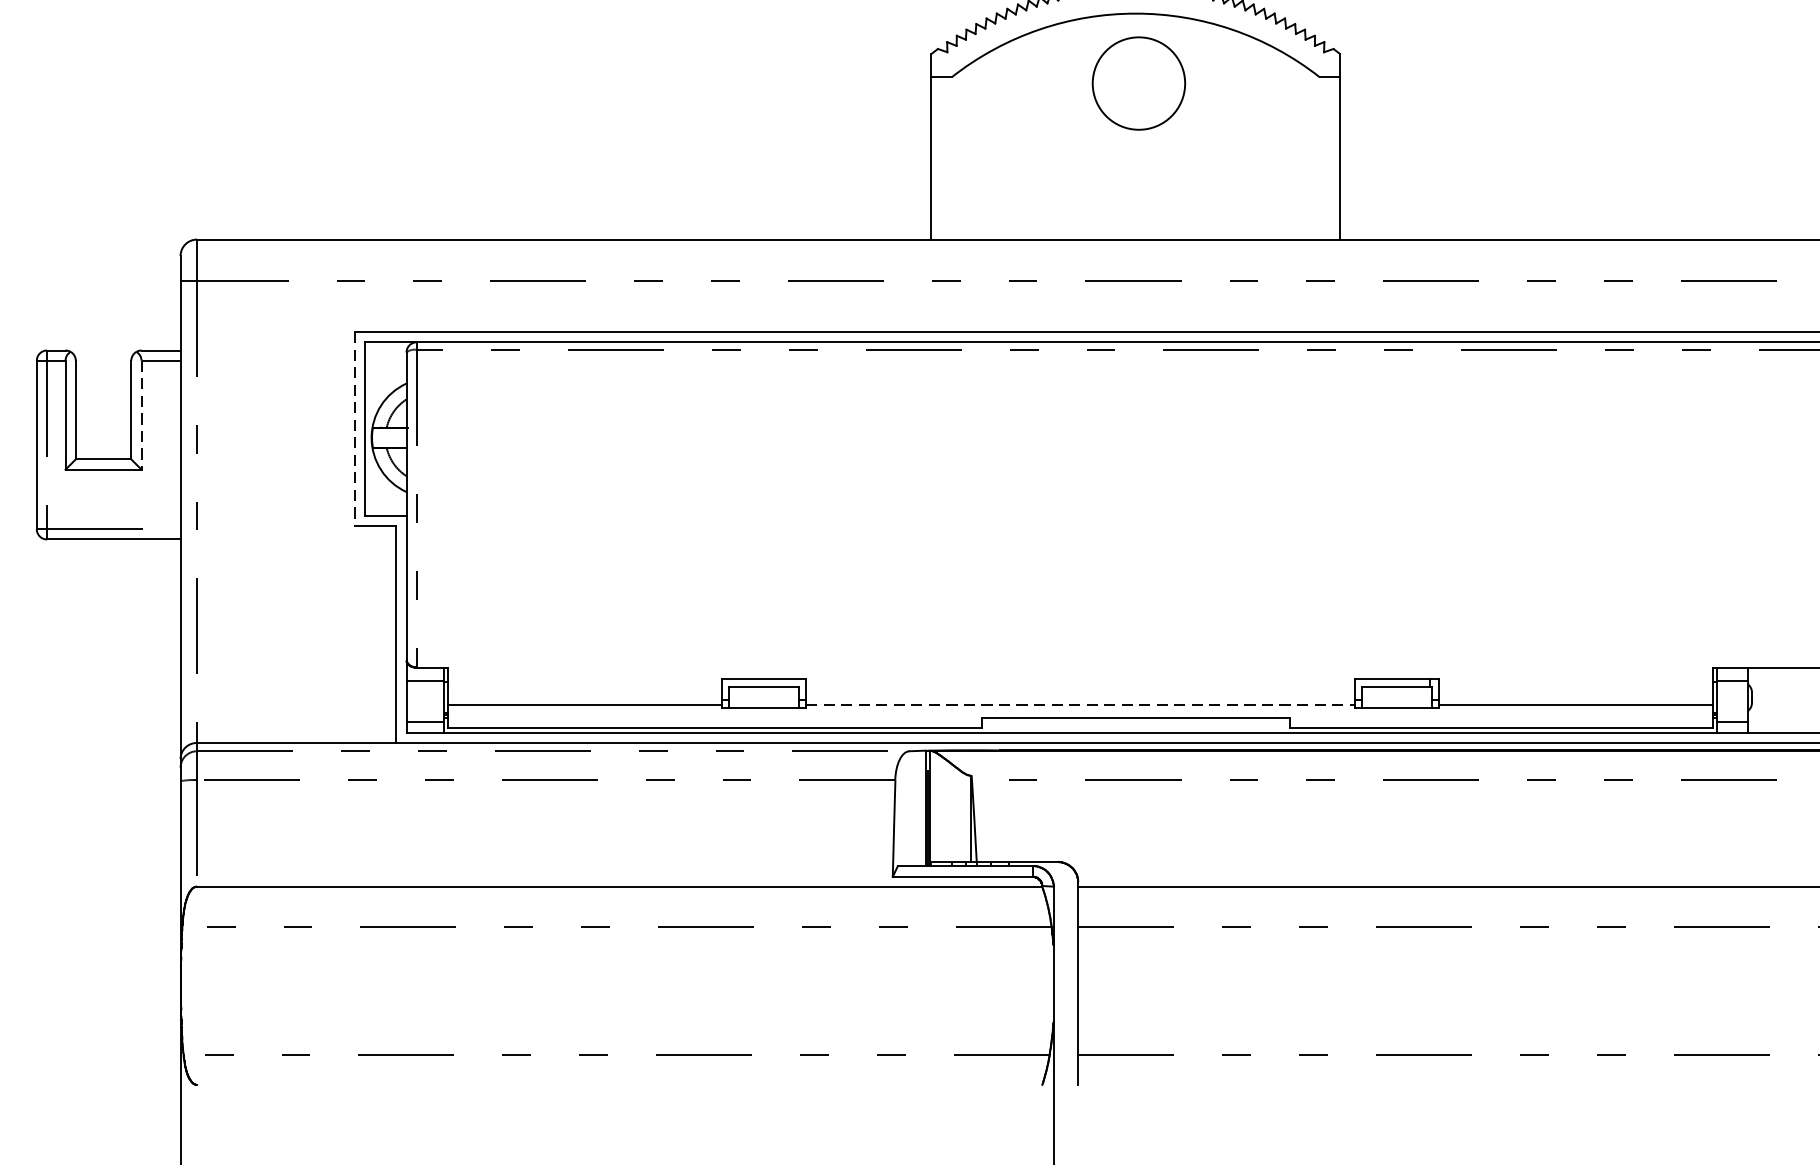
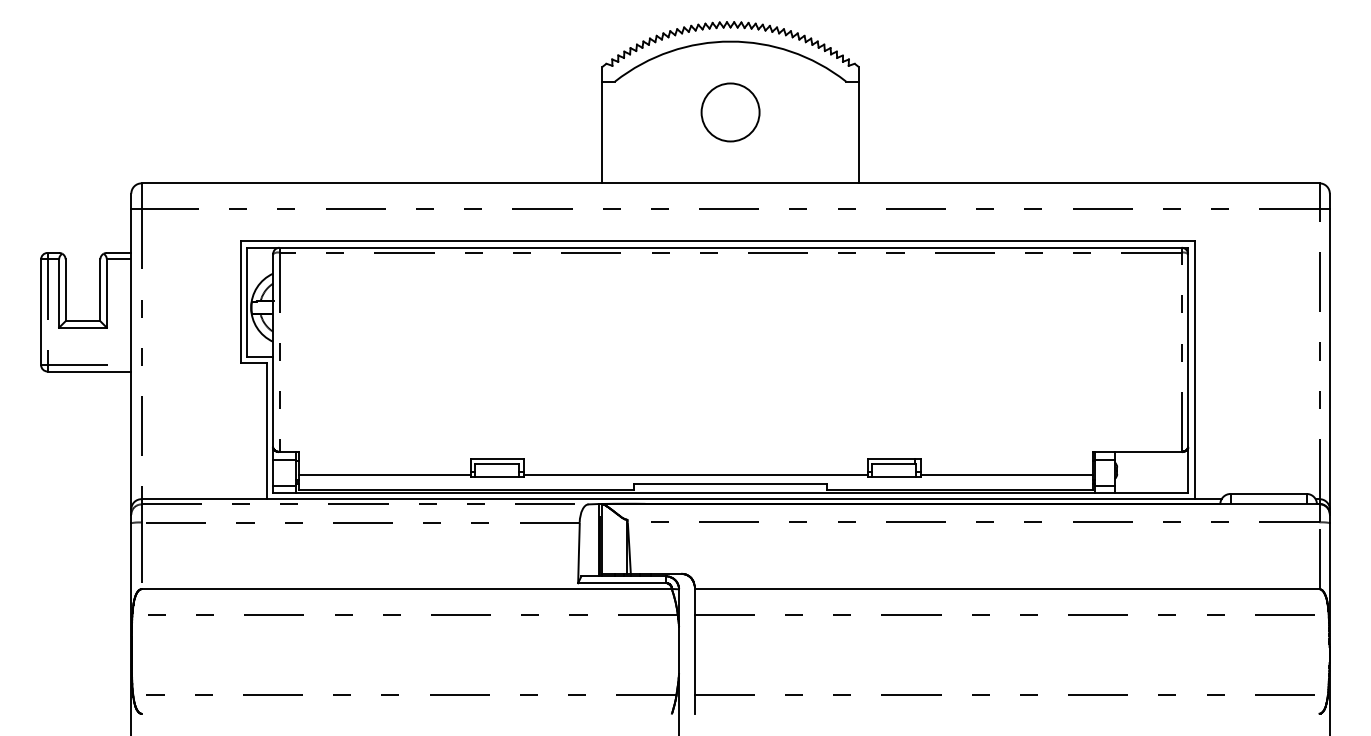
circle: (1138, 83) -> (730, 112), moved
line: (141, 416) -> (106, 294), dashed -> solid
line: (354, 429) -> (240, 302), dashed -> solid
line: (1081, 705) -> (696, 475), dashed -> solid

